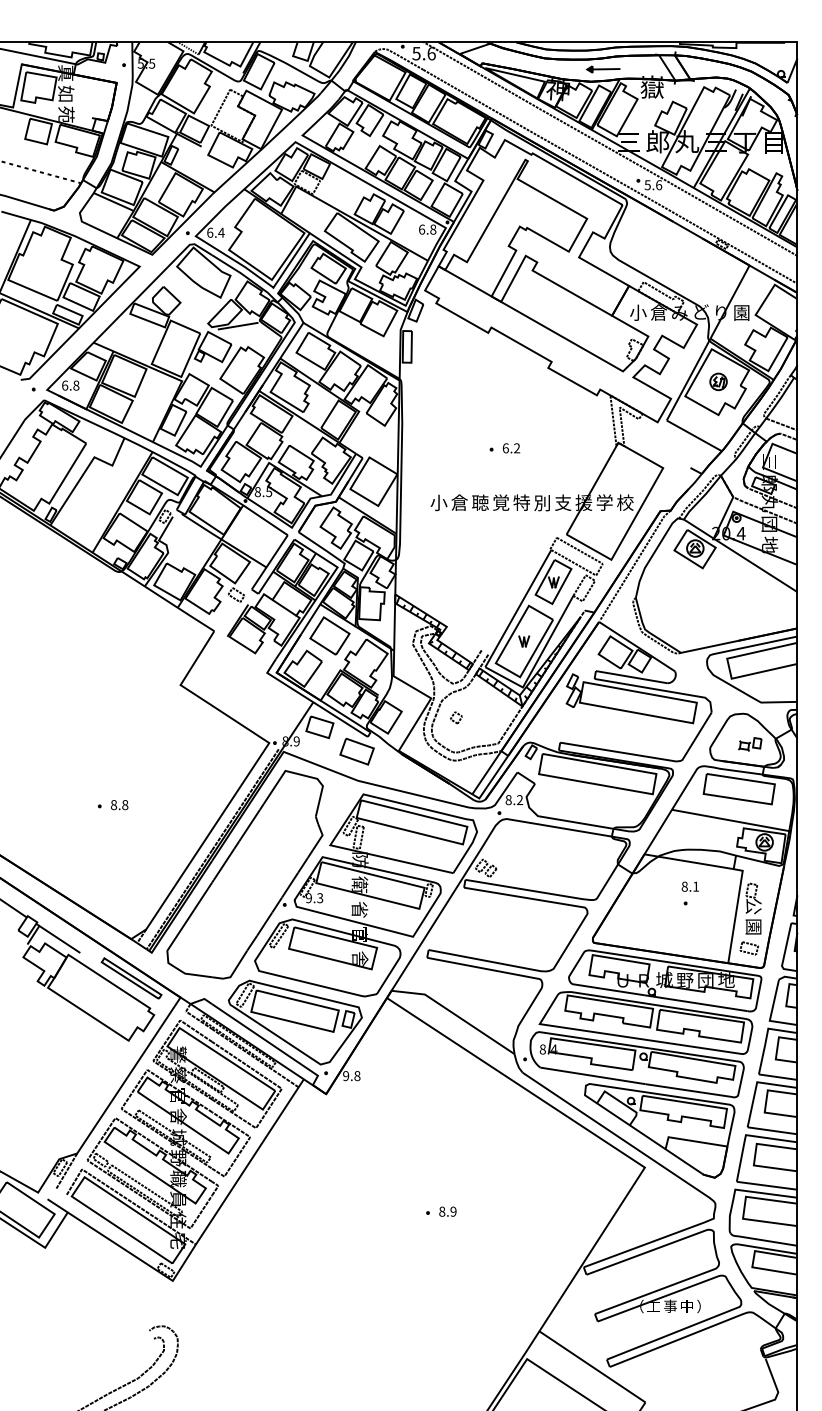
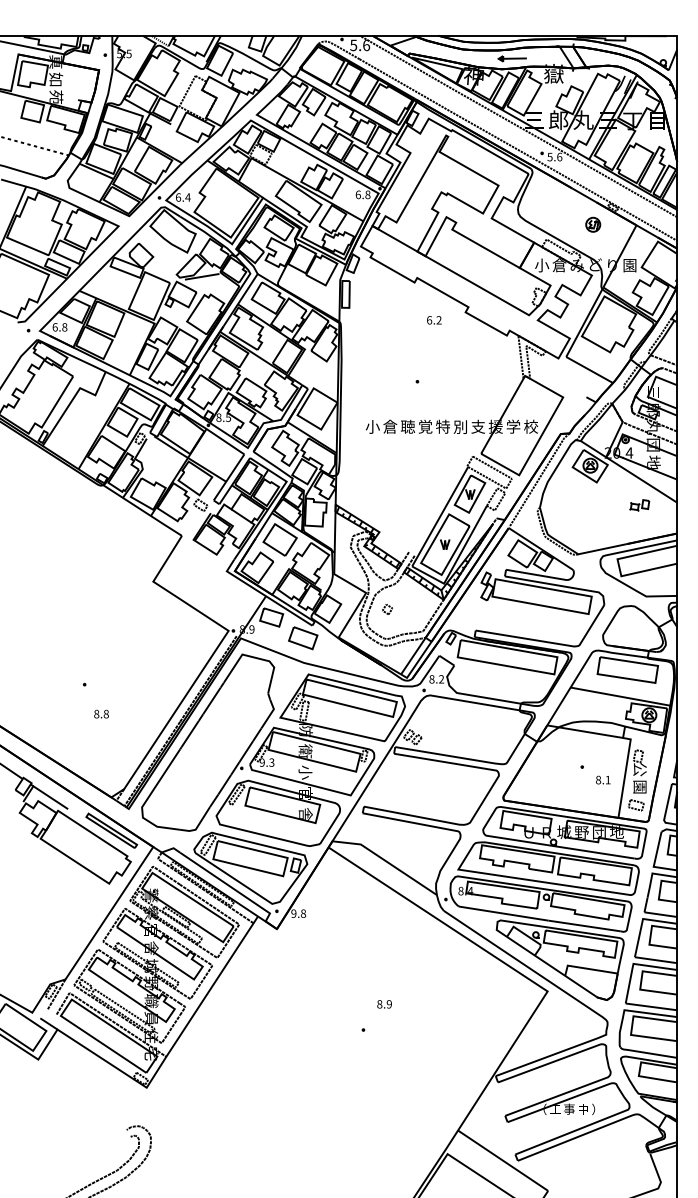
part: (718, 381) -> (593, 224), moved
text: (511, 448) -> (434, 320), moved
part: (750, 744) -> (639, 505), moved
text: (119, 805) -> (101, 714), moved
text: (689, 886) -> (602, 779), moved
text: (359, 909) -> (305, 772), 省 -> 小
text: (447, 1211) -> (384, 1004), moved

